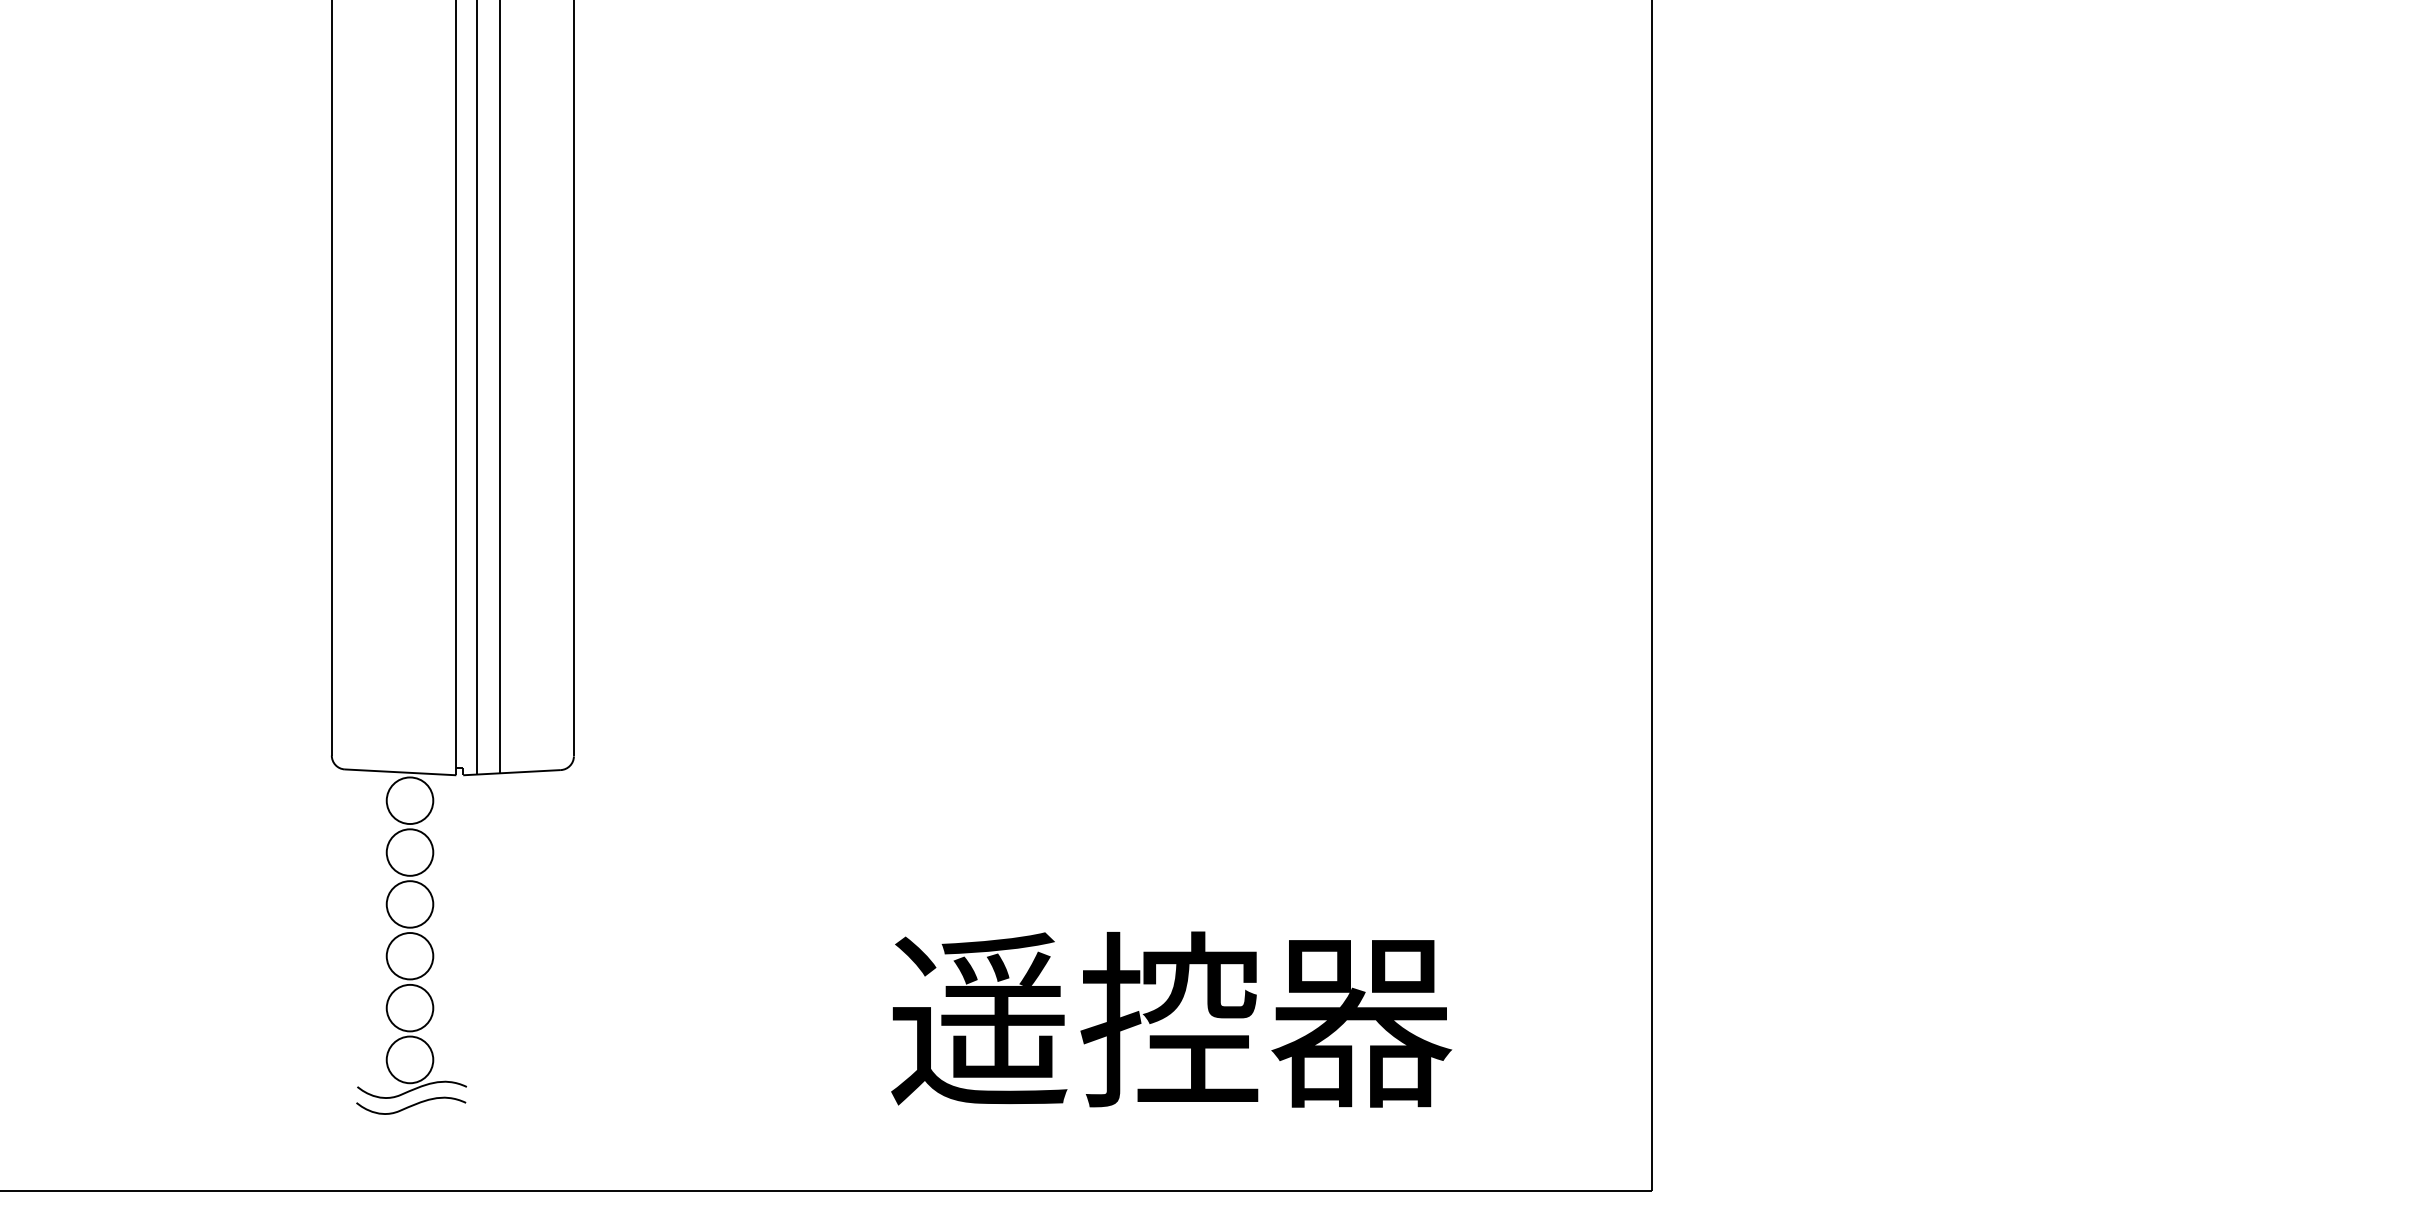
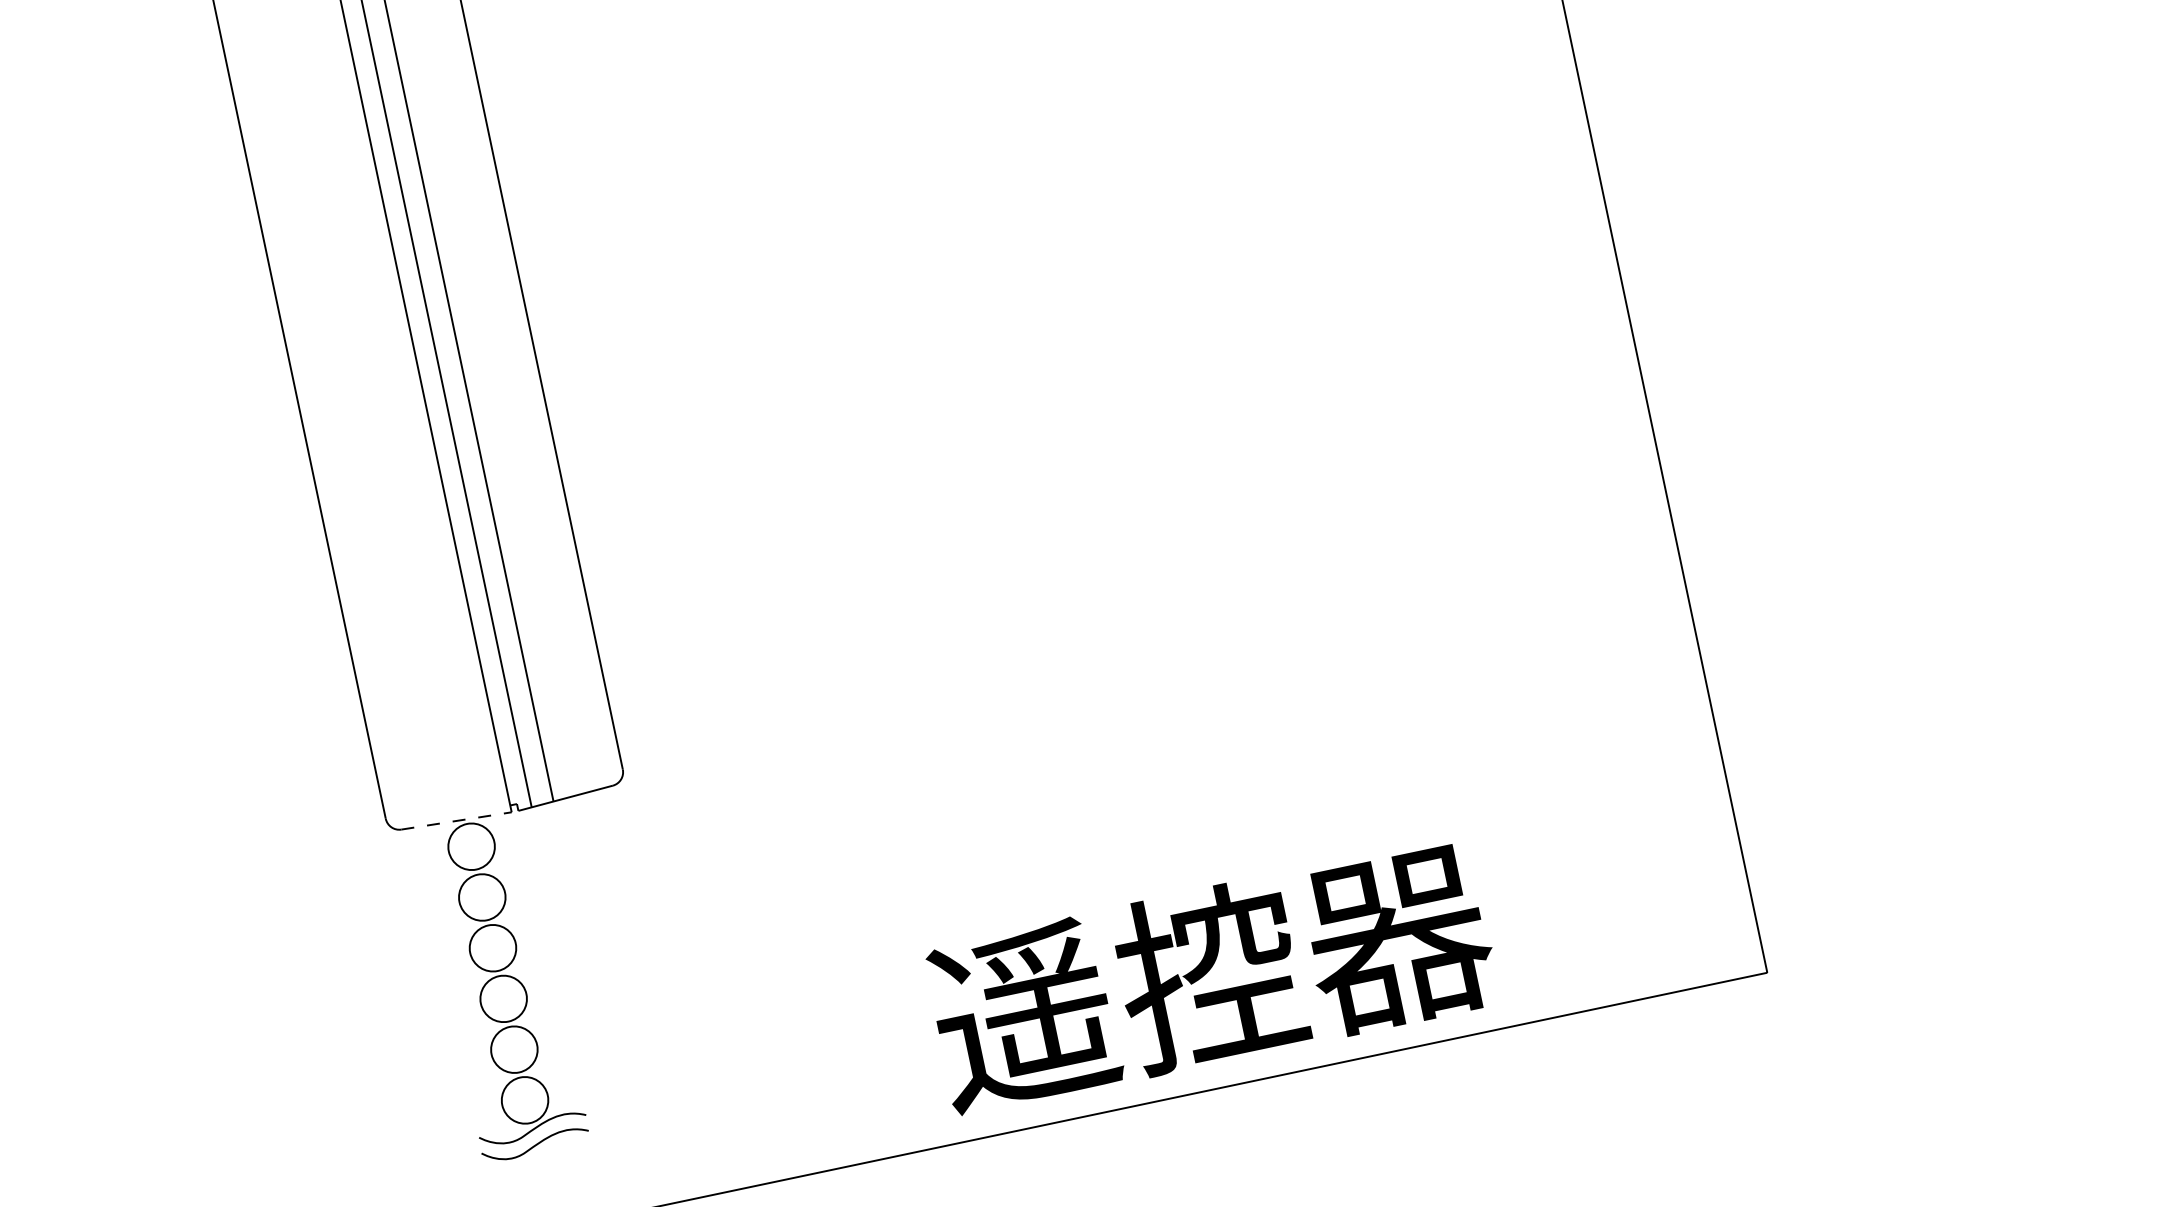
line: (400, 772) -> (456, 821), solid -> dashed
text: (1171, 1019) -> (1211, 975), moved

